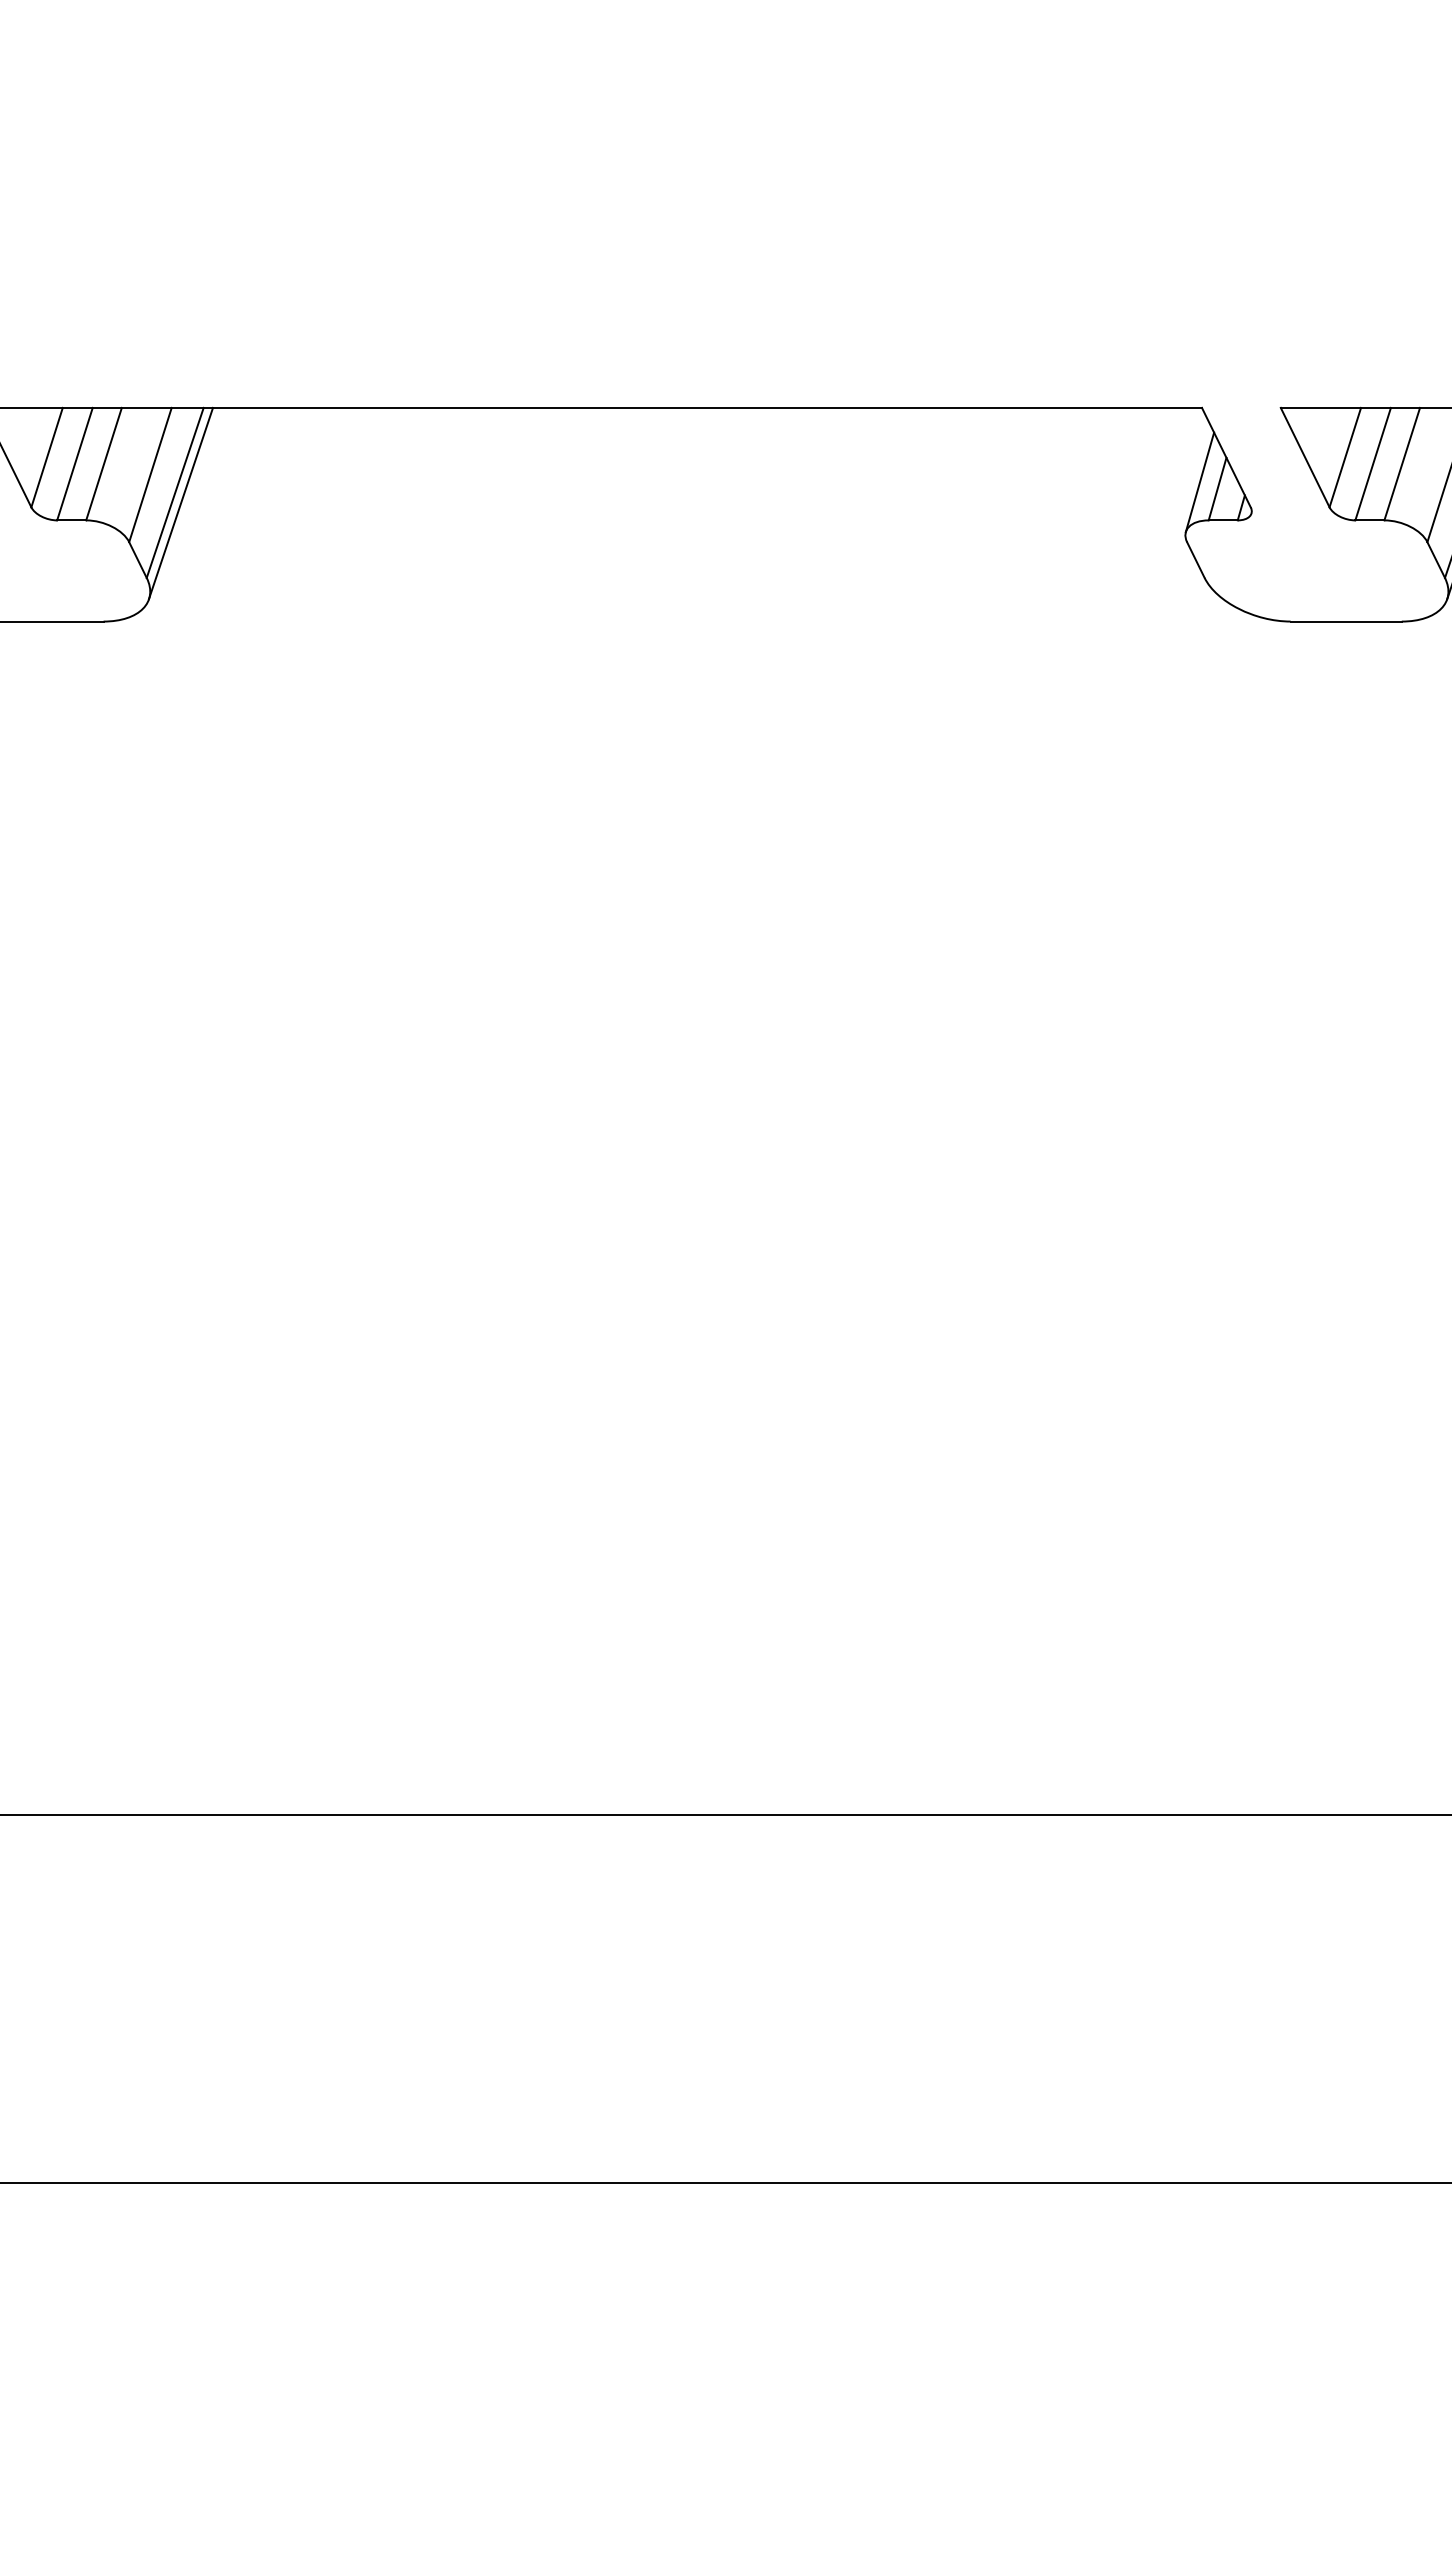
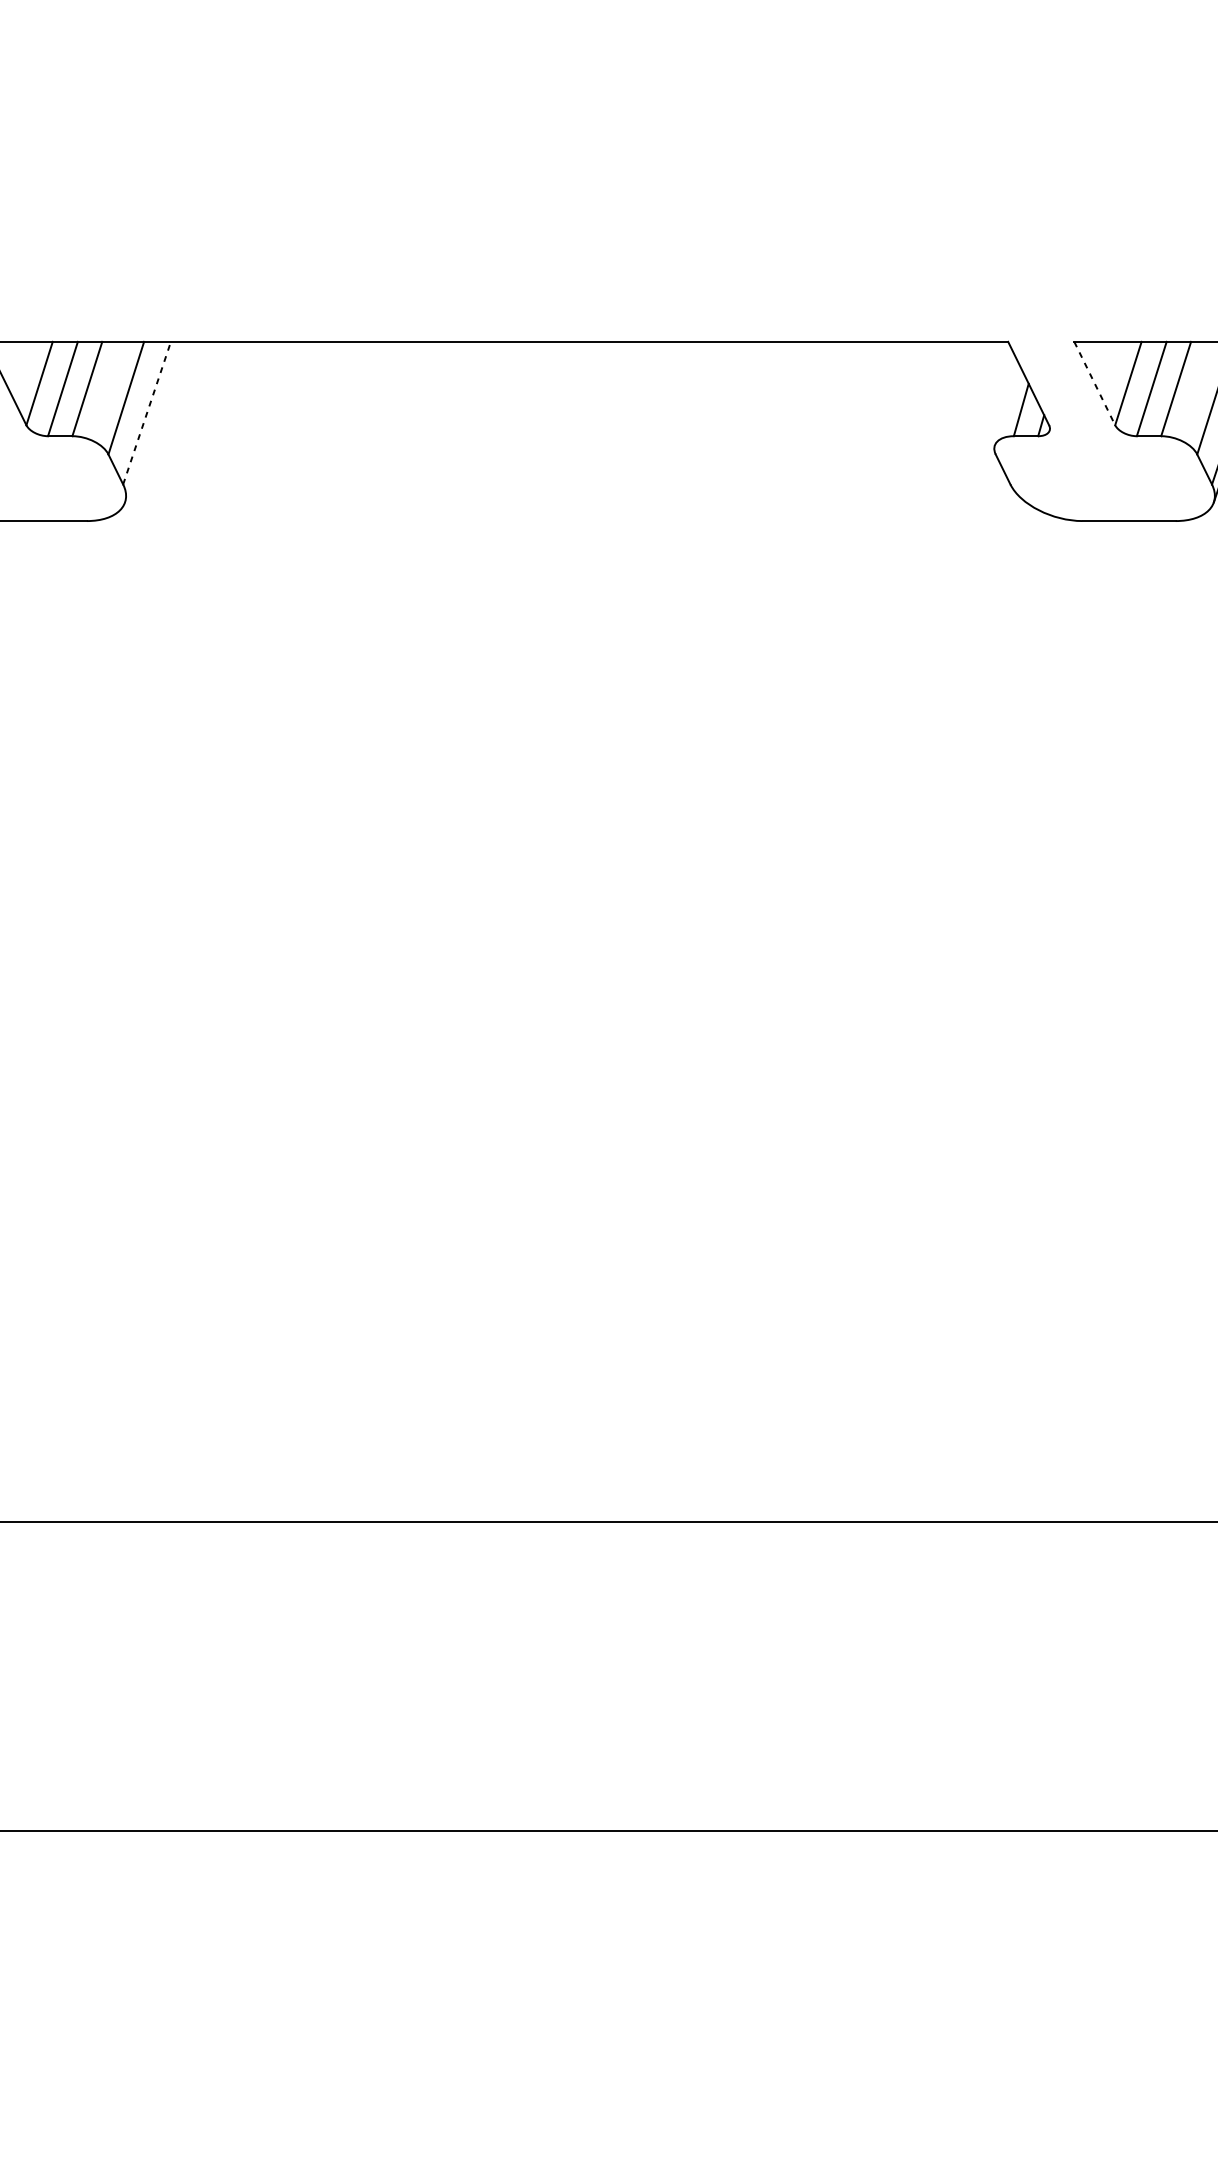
line: (1305, 458) -> (1095, 384), solid -> dashed
line: (1199, 482) -> (1006, 404), removed
line: (175, 492) -> (147, 412), solid -> dashed
line: (180, 503) -> (151, 422), removed

